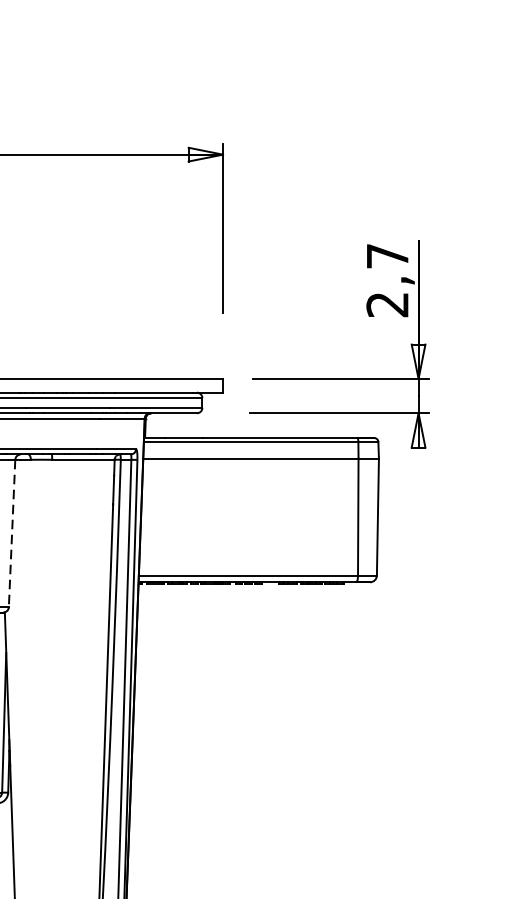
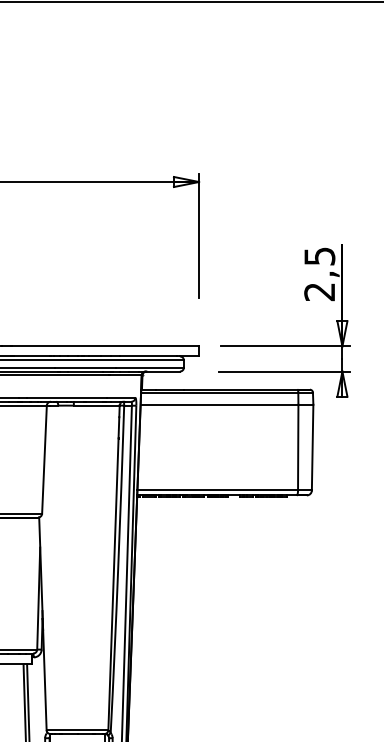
text: (387, 256) -> (319, 256), 2,7 -> 2,5
line: (12, 534) -> (44, 460), dashed -> solid

